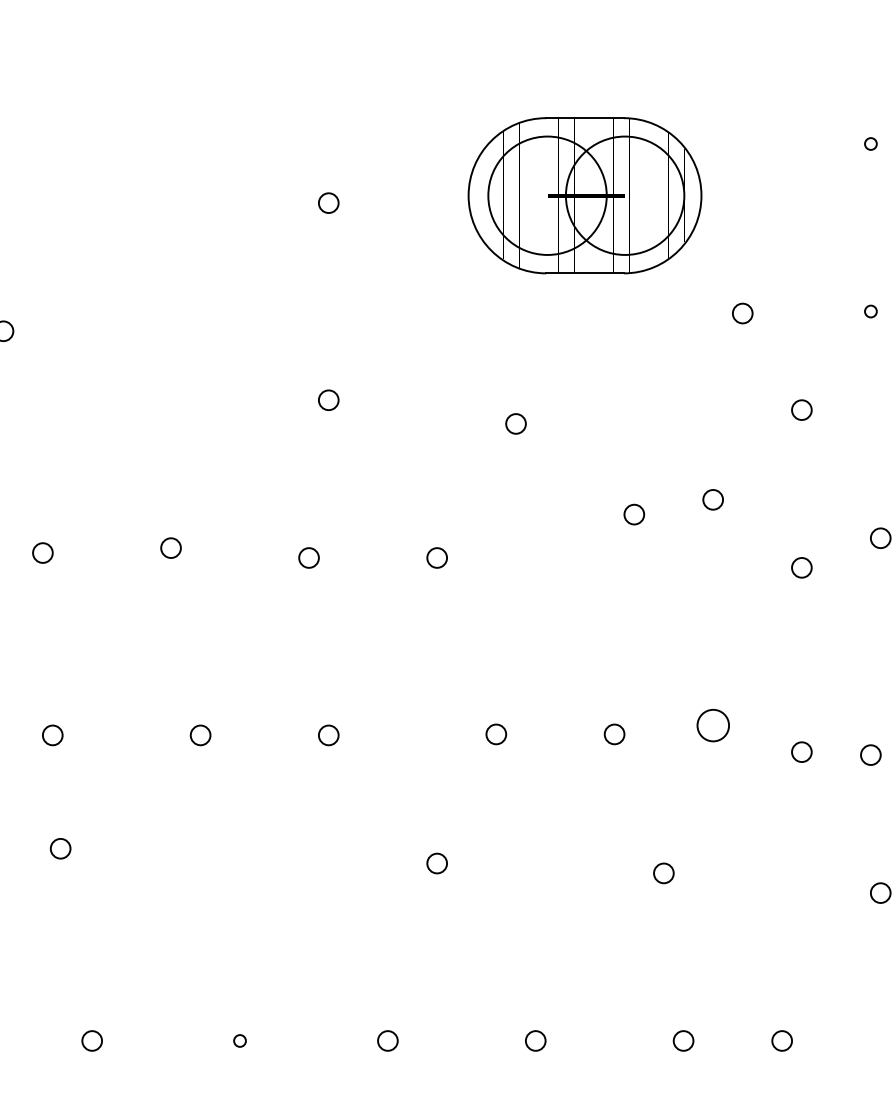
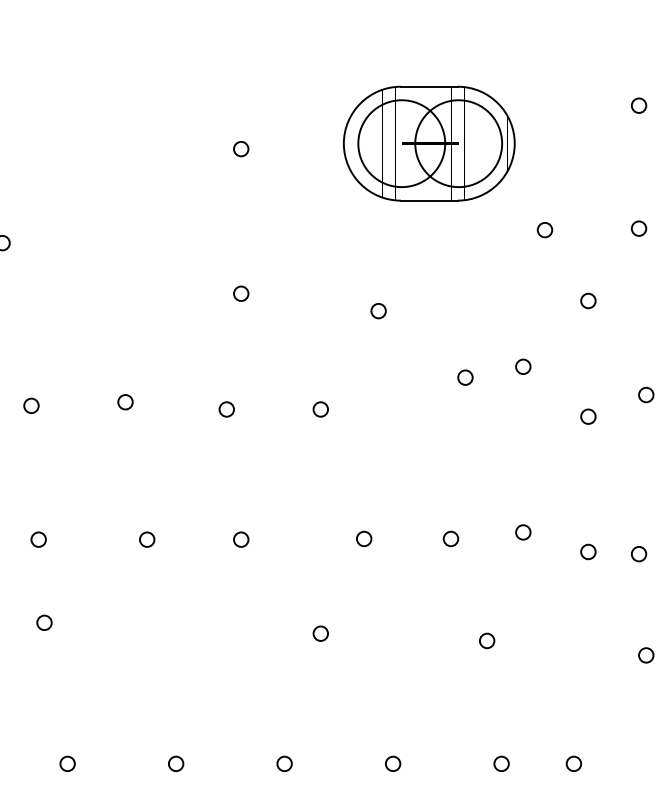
circle: (870, 143) -> (638, 105), size x1.67
circle: (870, 311) -> (638, 228), size x1.67
circle: (712, 725) -> (522, 532), size x0.62
circle: (239, 1040) -> (175, 763), size x1.67

